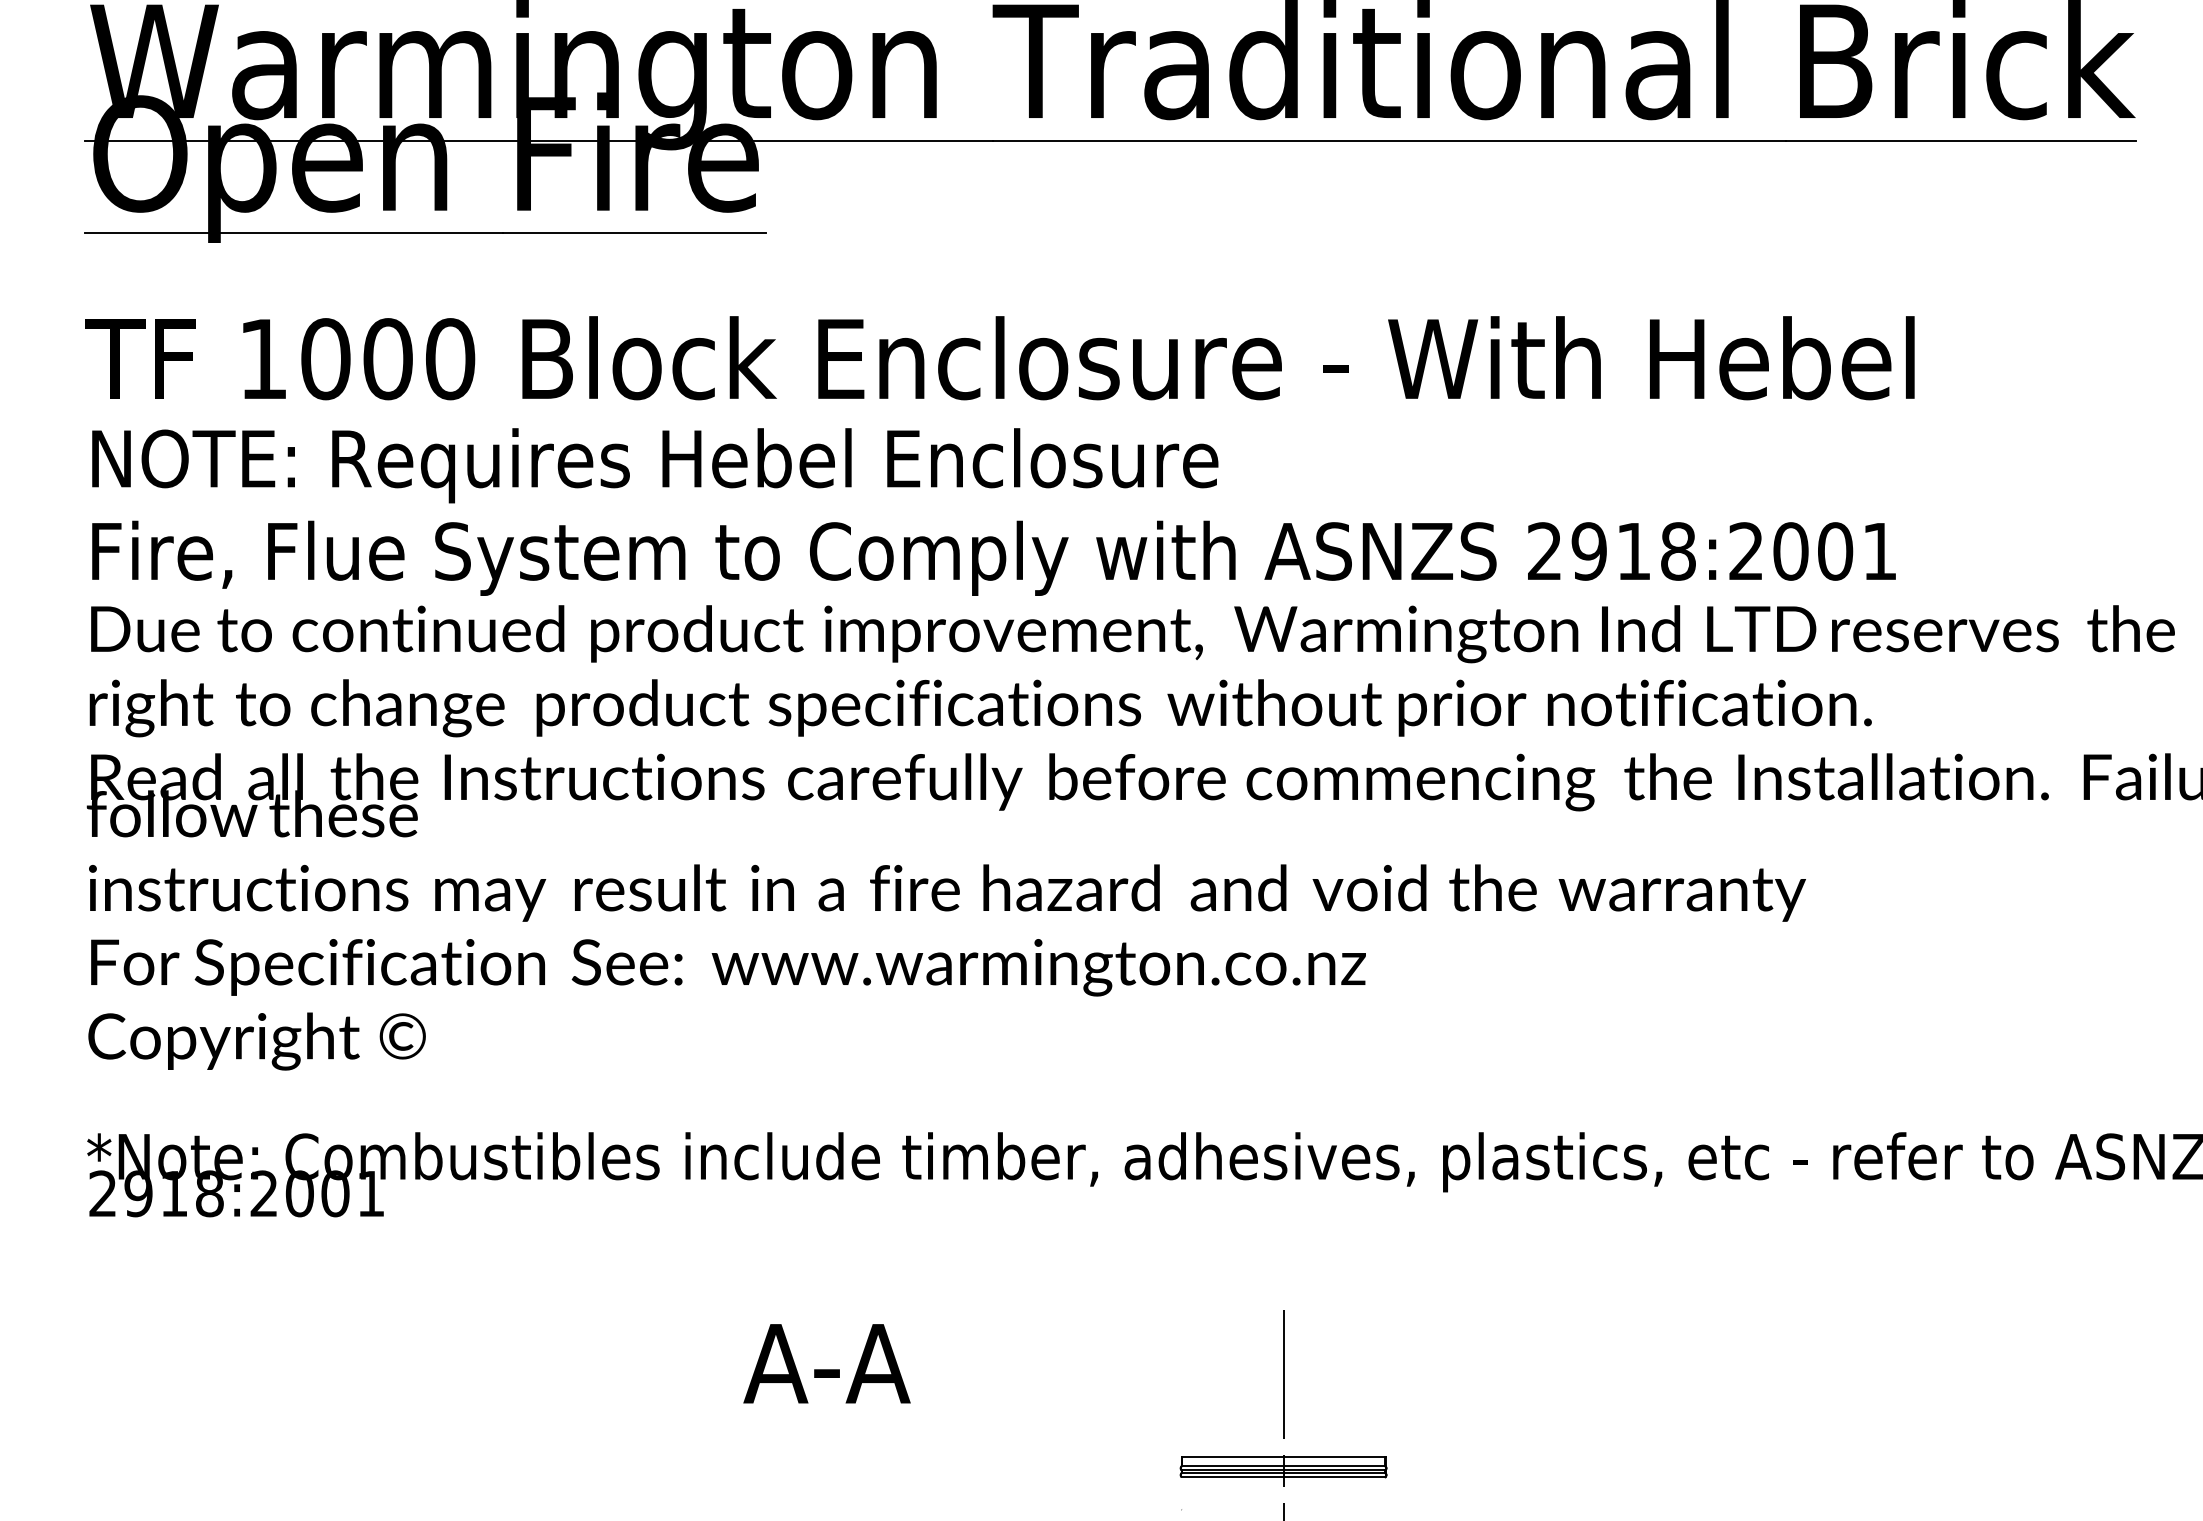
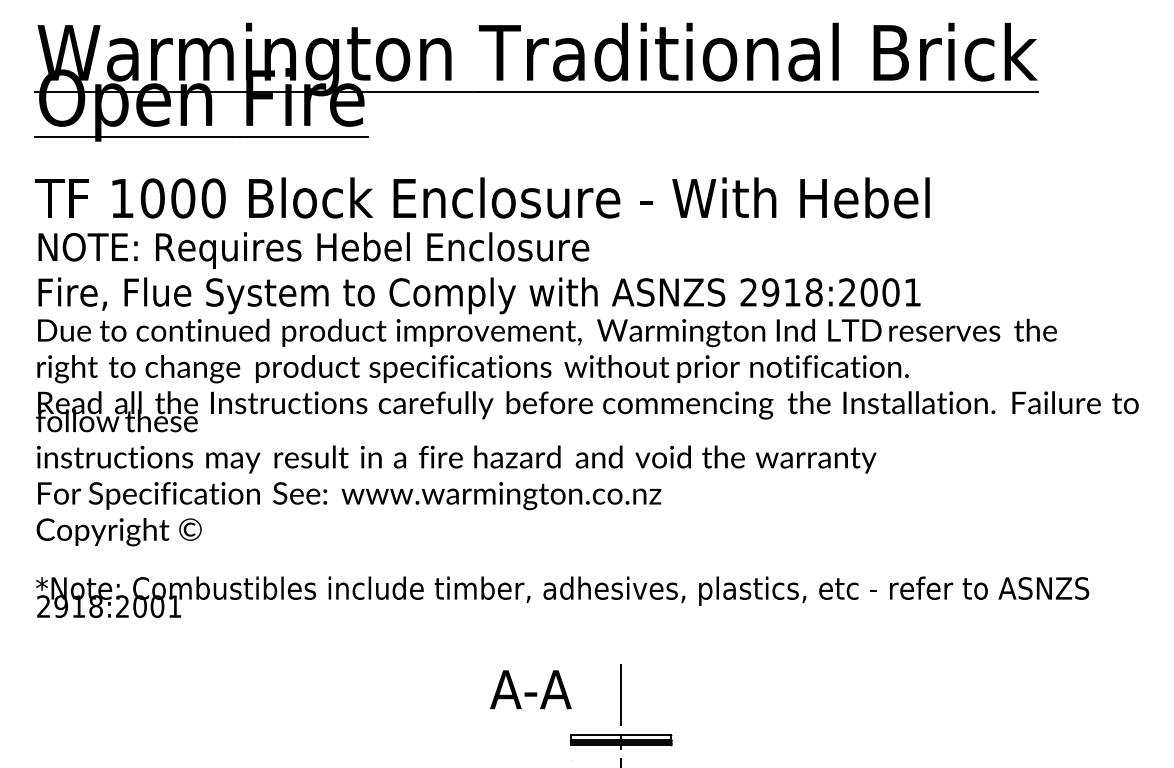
text: (826, 1363) -> (530, 689), moved

